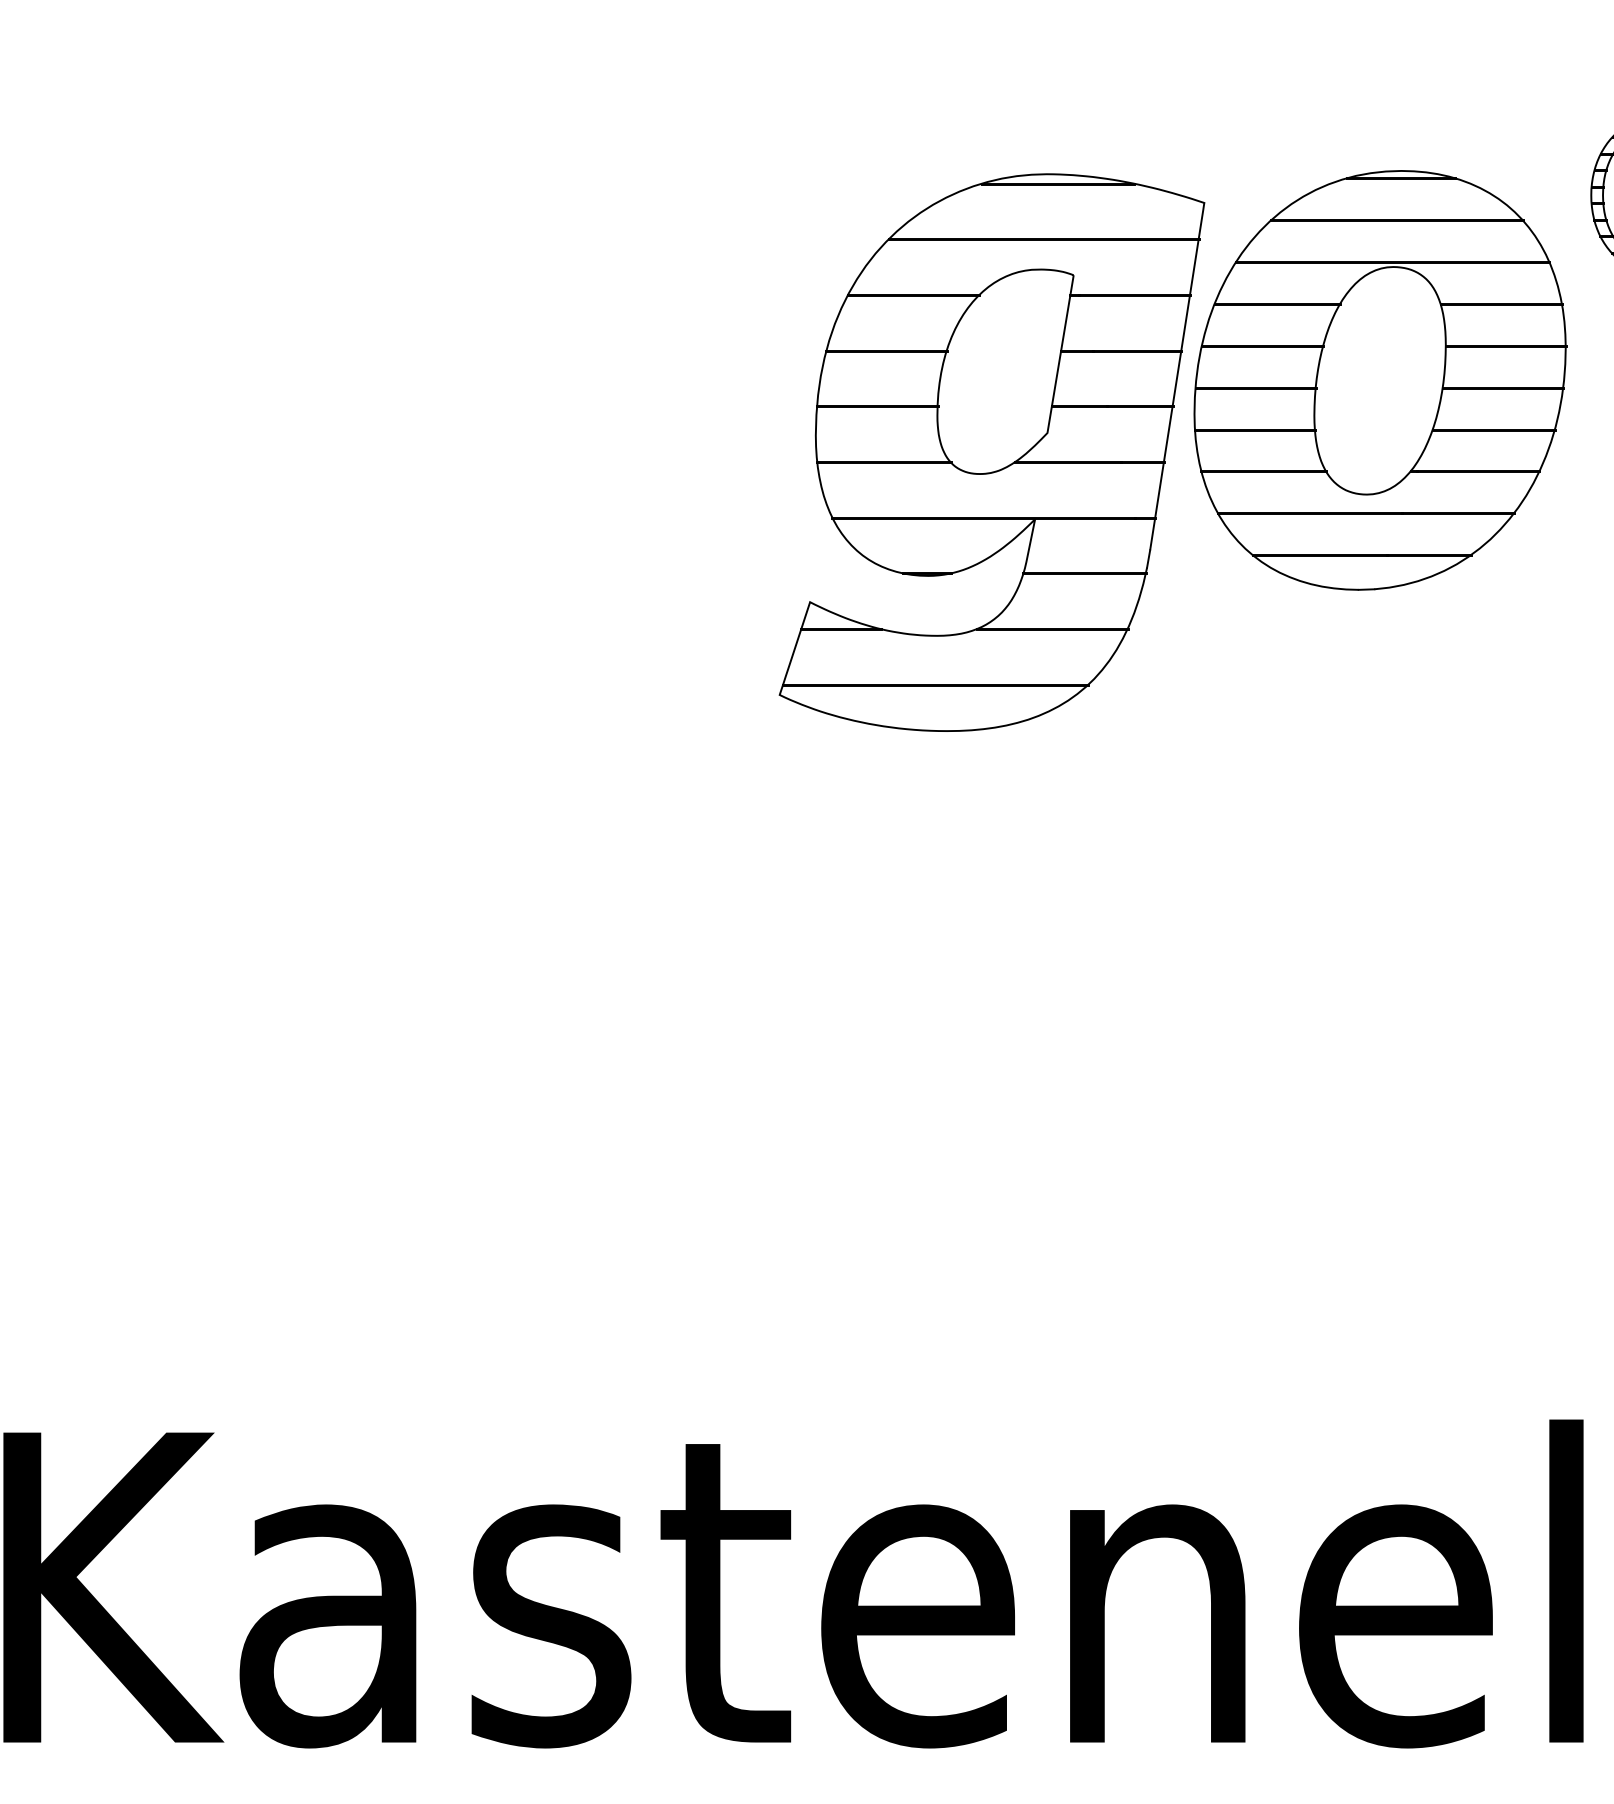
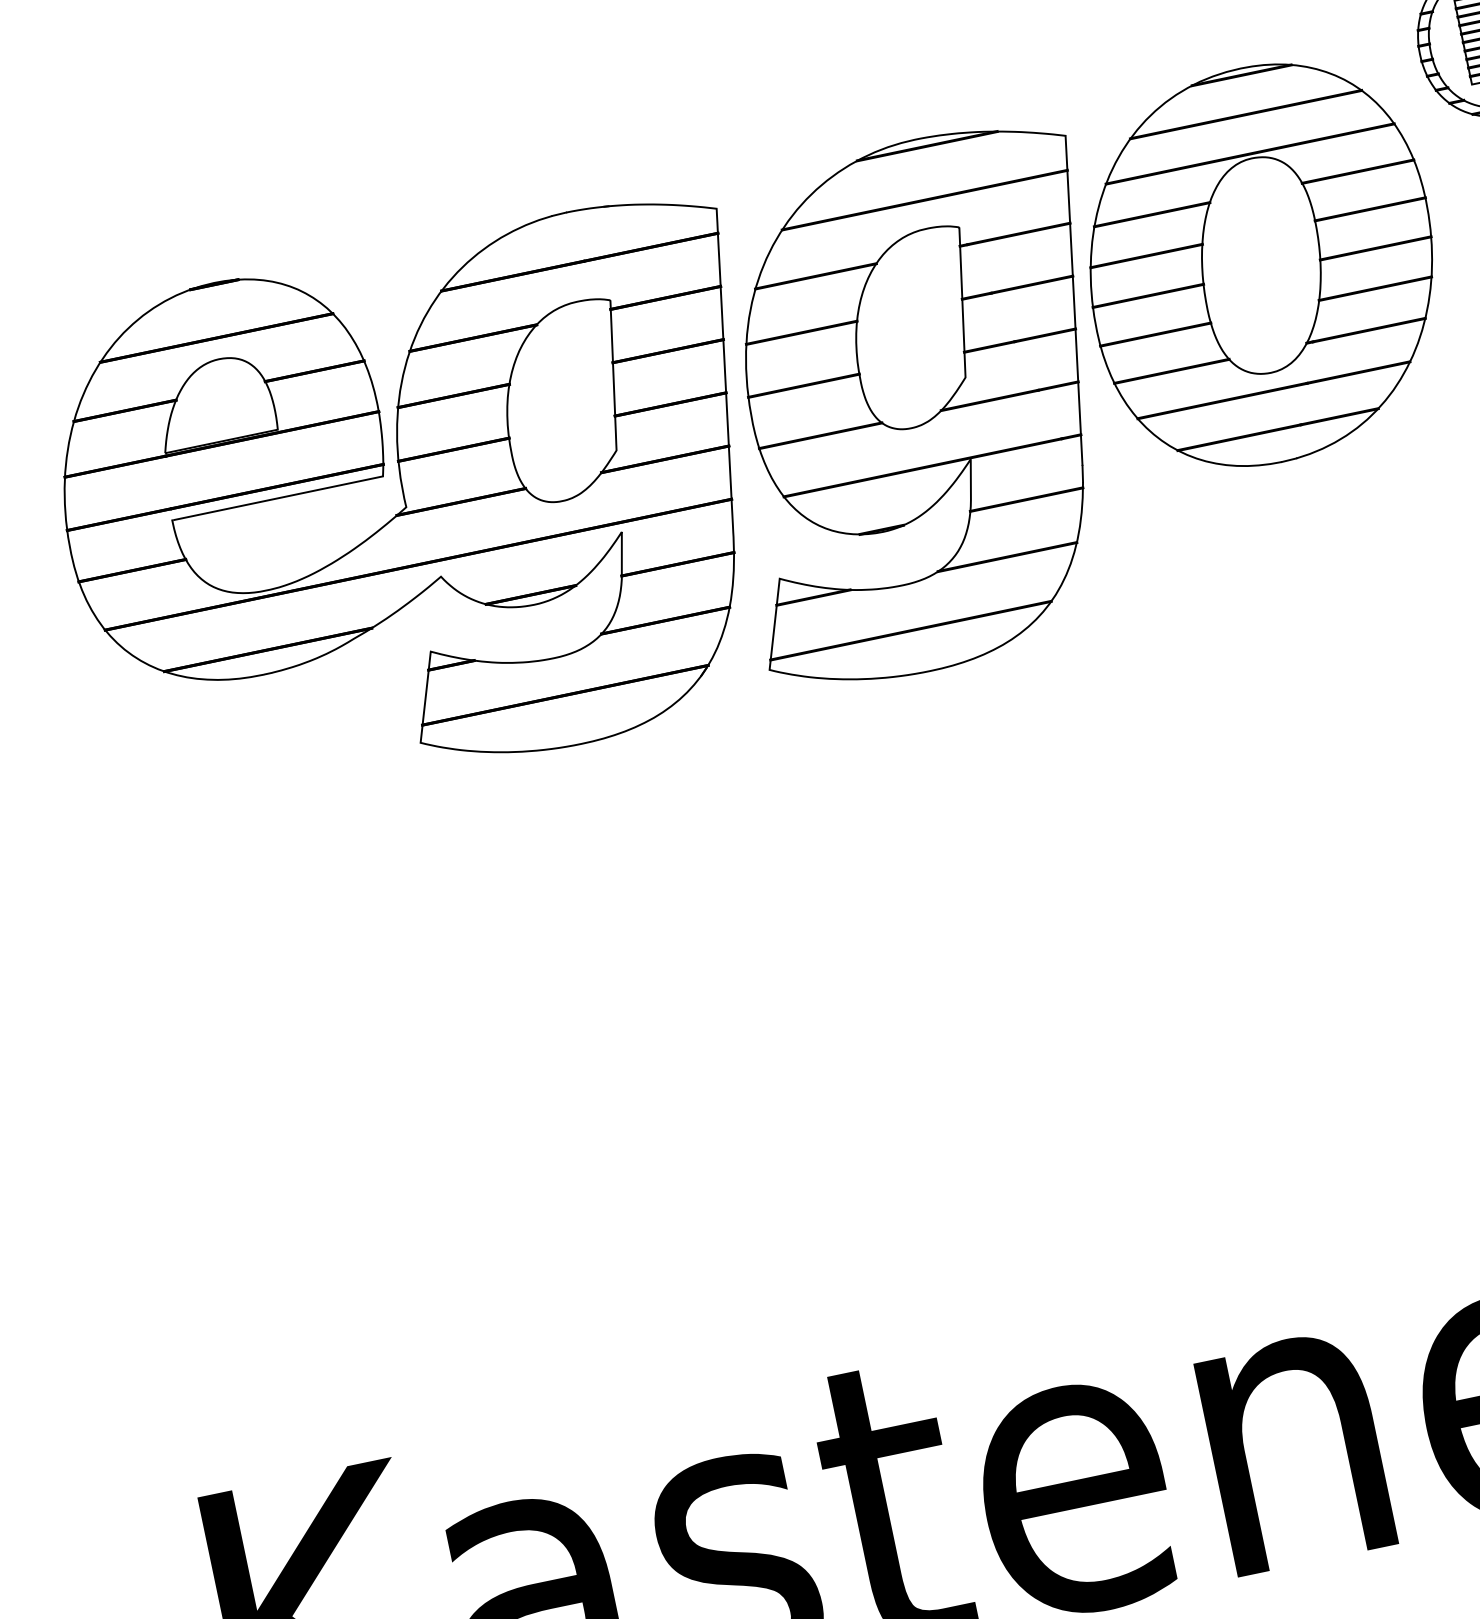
part: (450, 450) -> (419, 508), added

